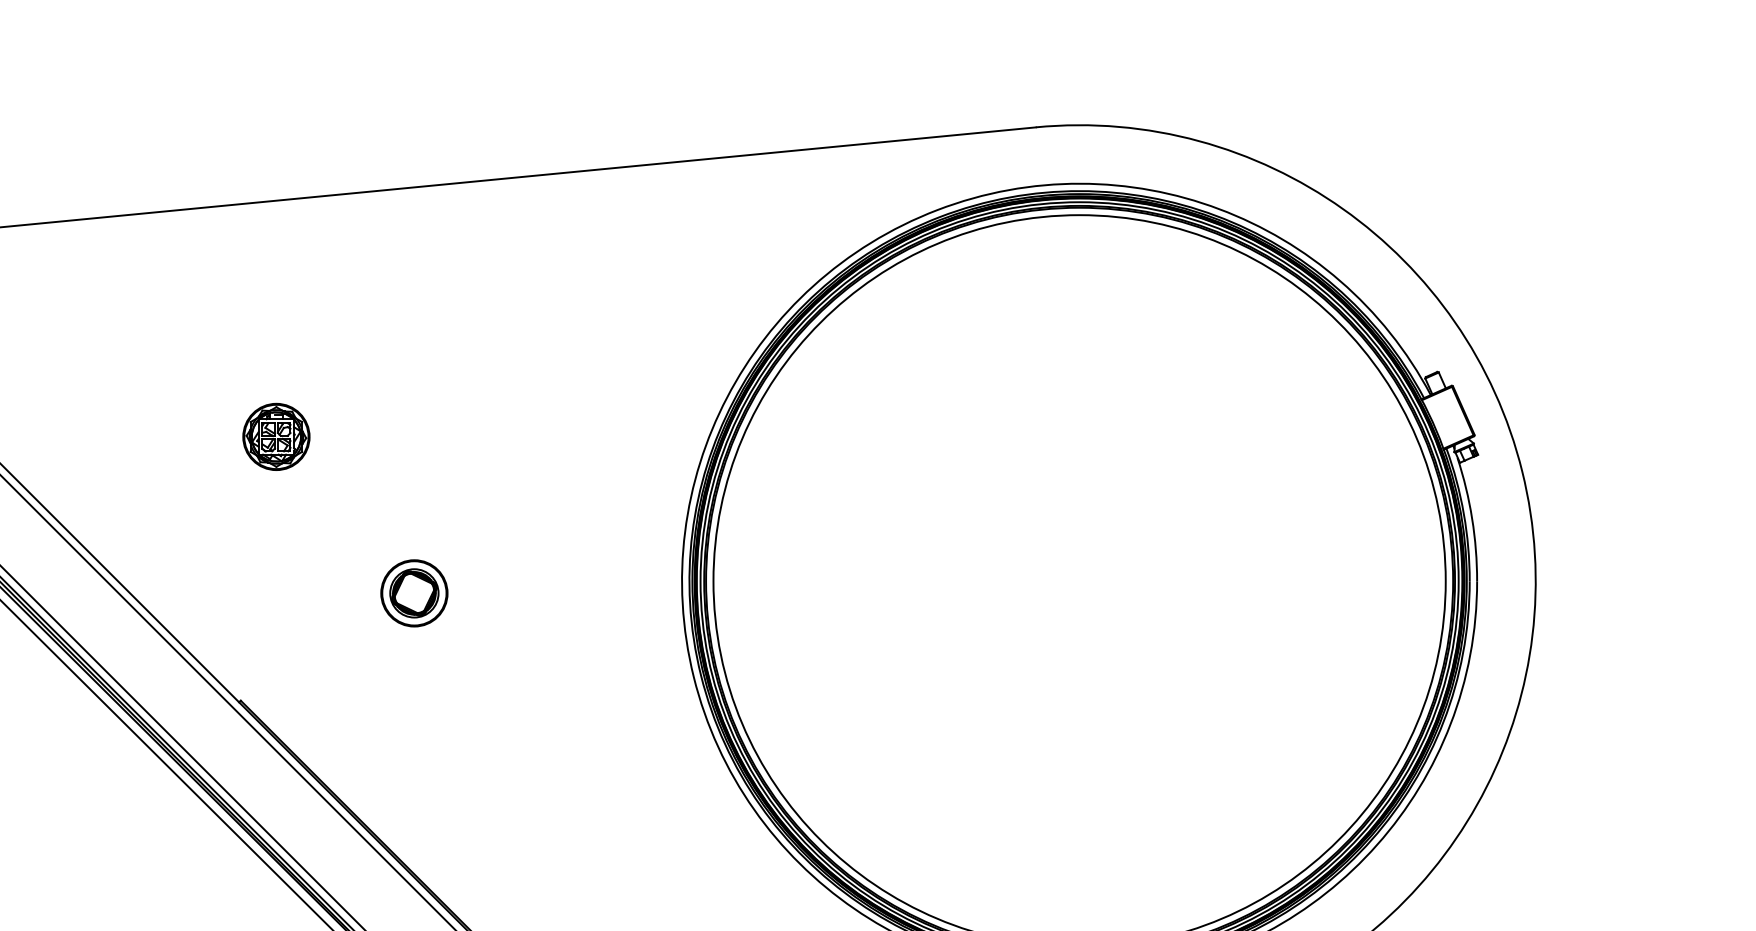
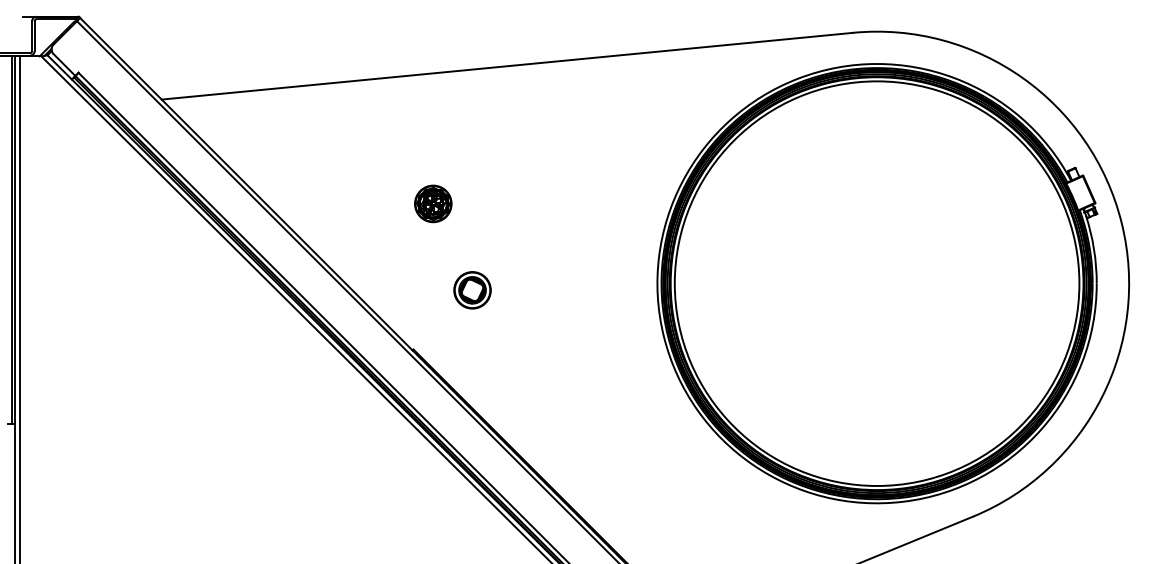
part: (414, 593) -> (472, 290), moved

